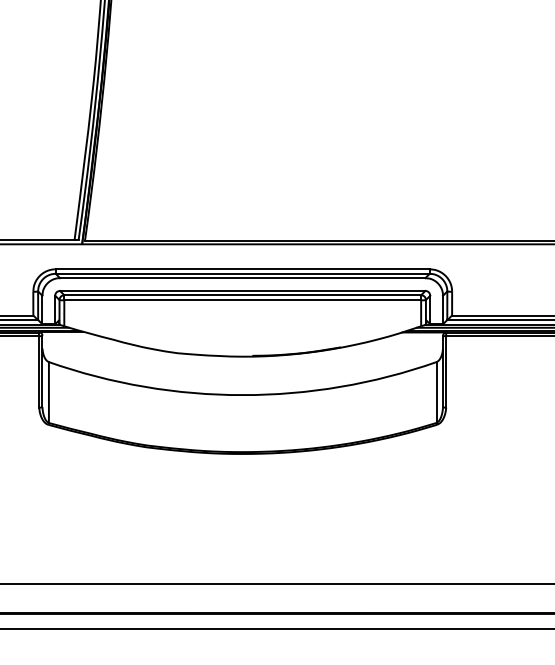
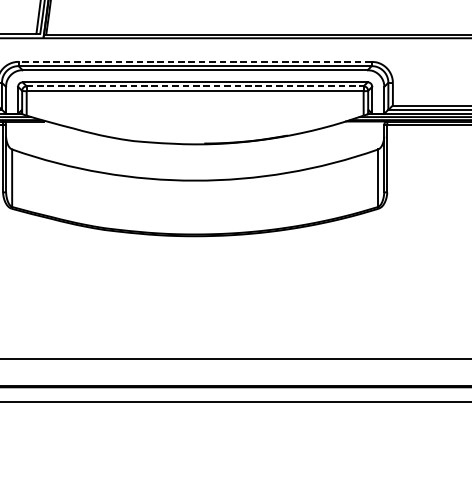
line: (242, 269) -> (194, 62), solid -> dashed
line: (243, 295) -> (195, 86), solid -> dashed

